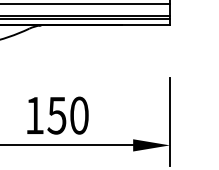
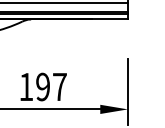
text: (67, 115) -> (50, 86), 150 -> 197

